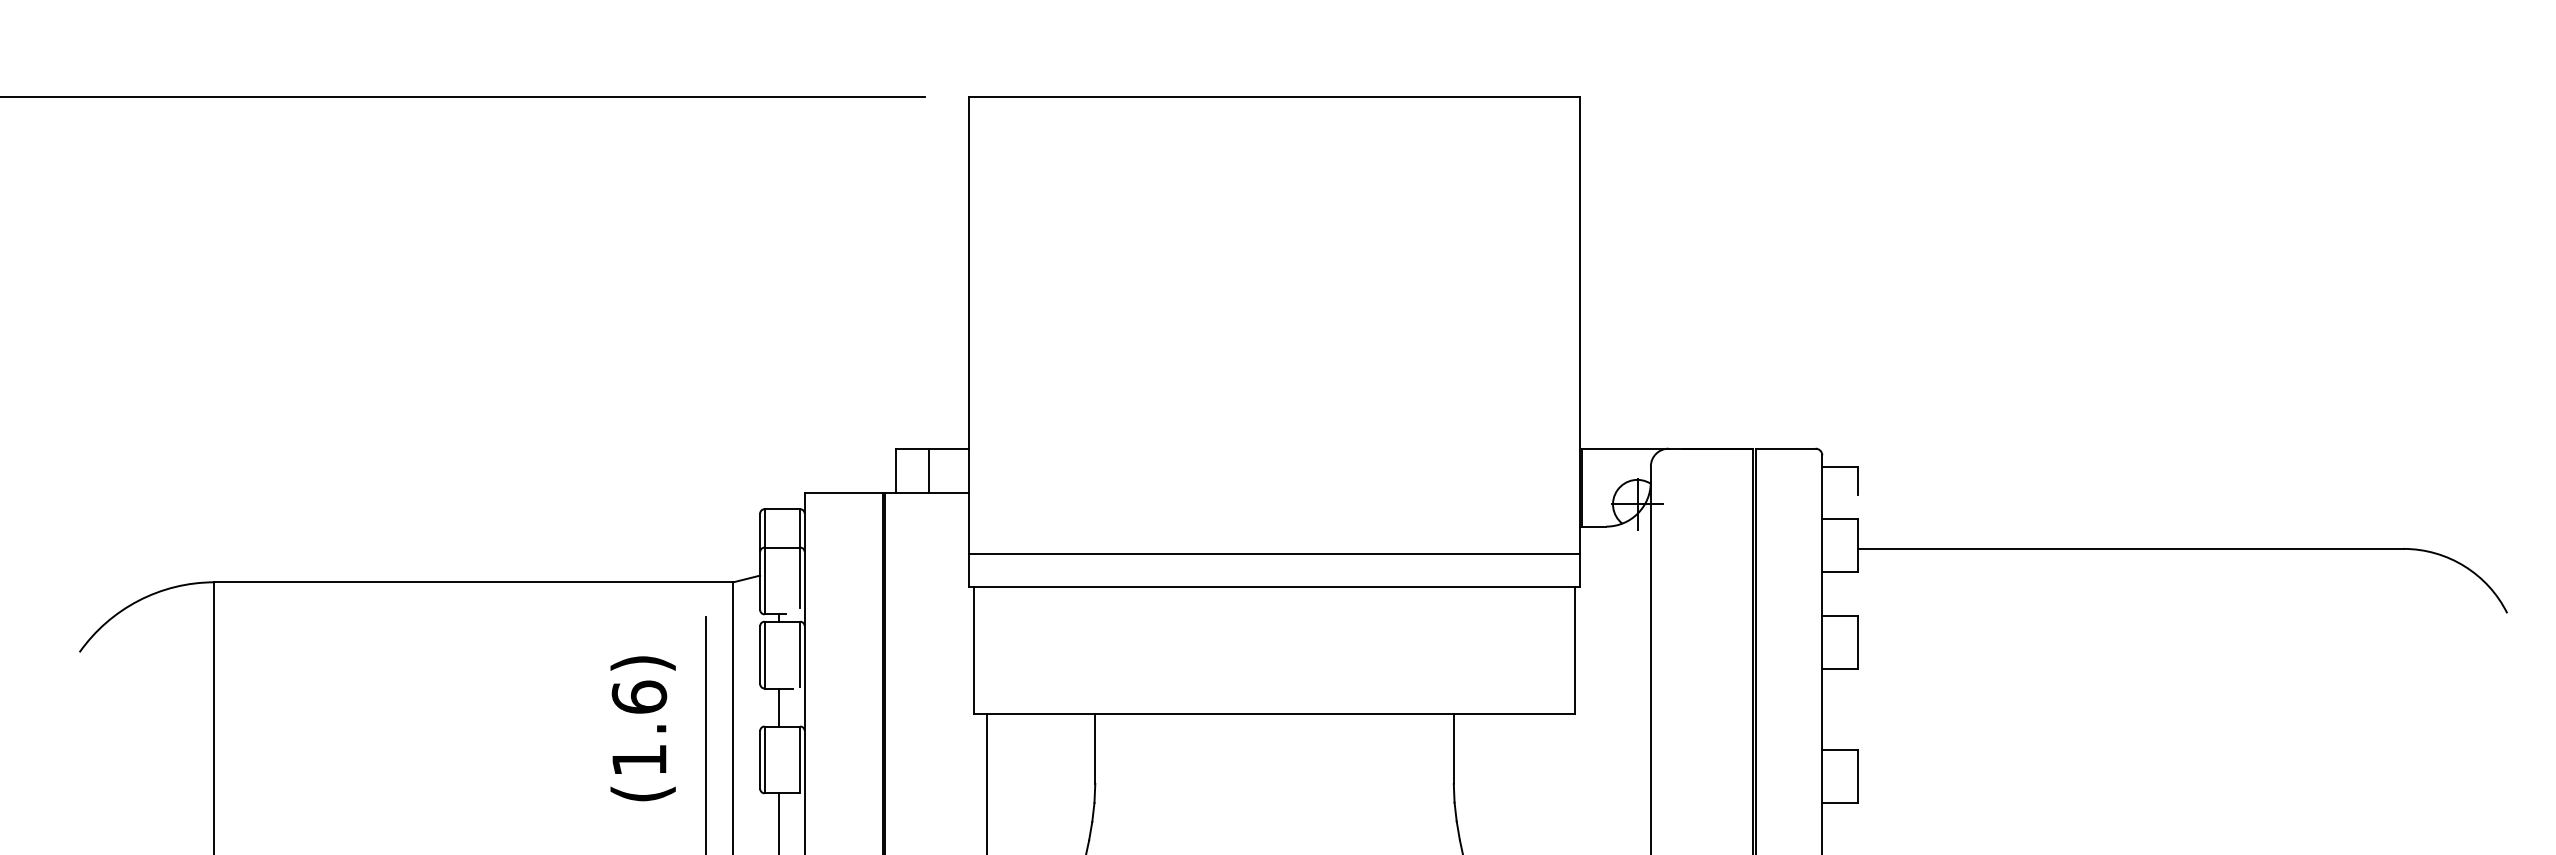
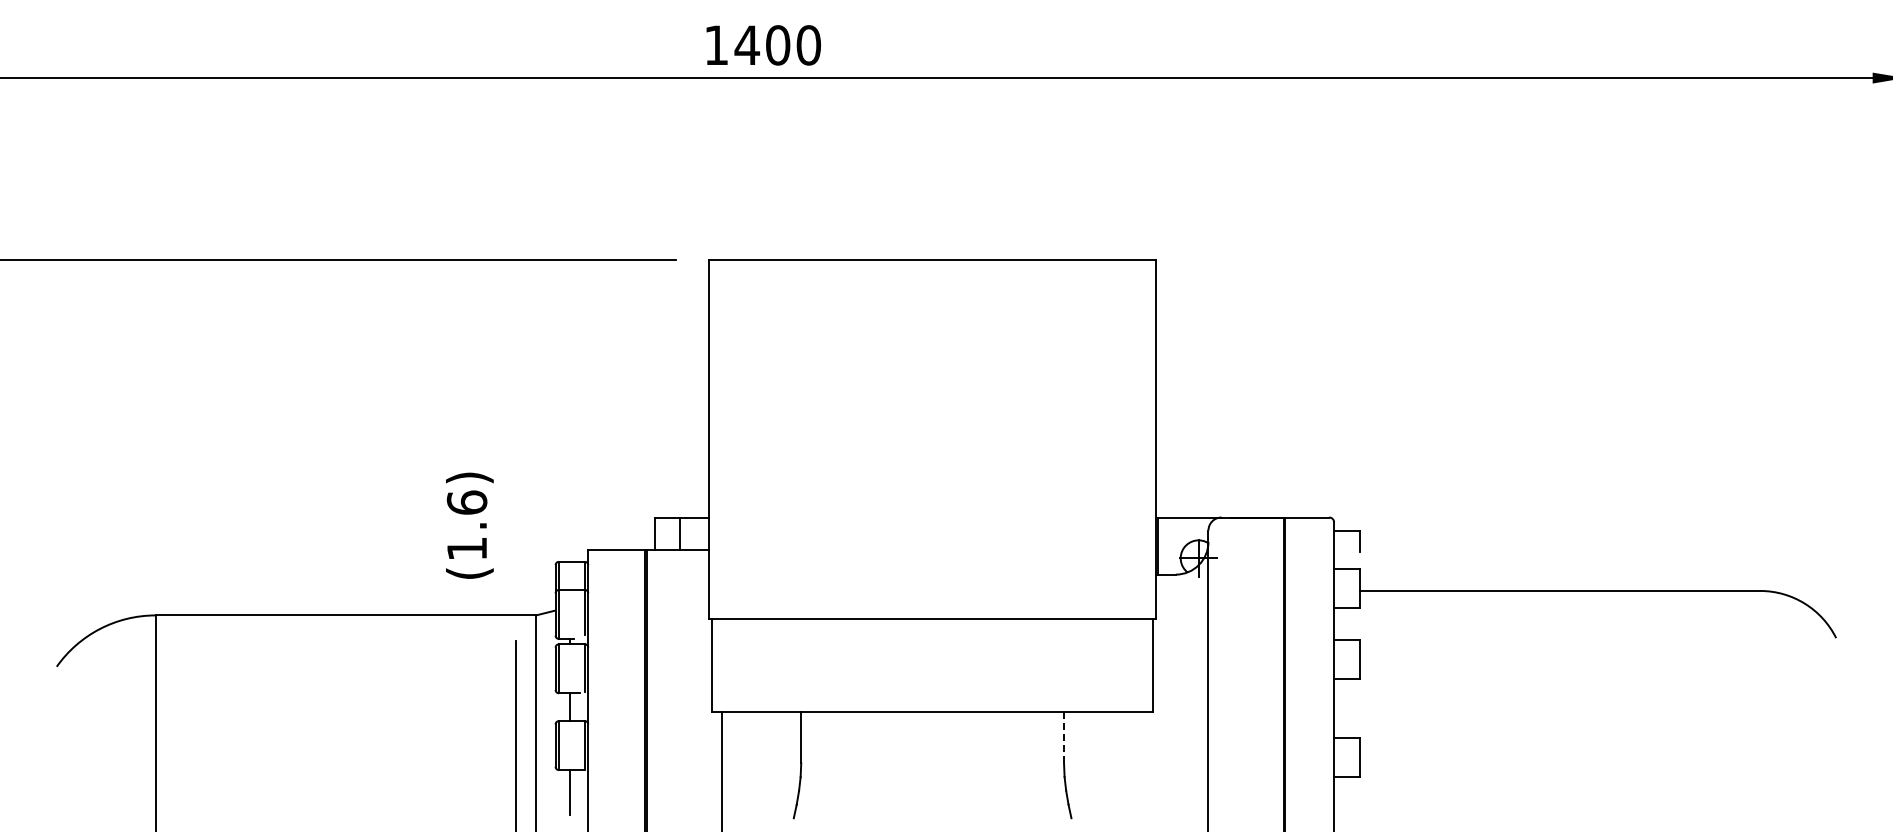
line: (1274, 553) -> (932, 594), removed
text: (642, 728) -> (469, 525), moved
line: (1454, 748) -> (1064, 737), solid -> dashed

